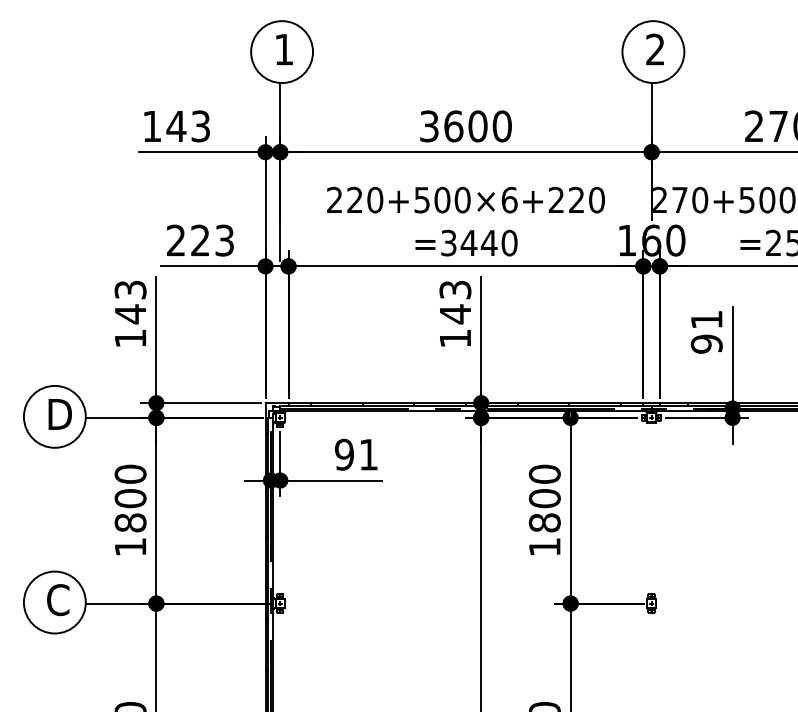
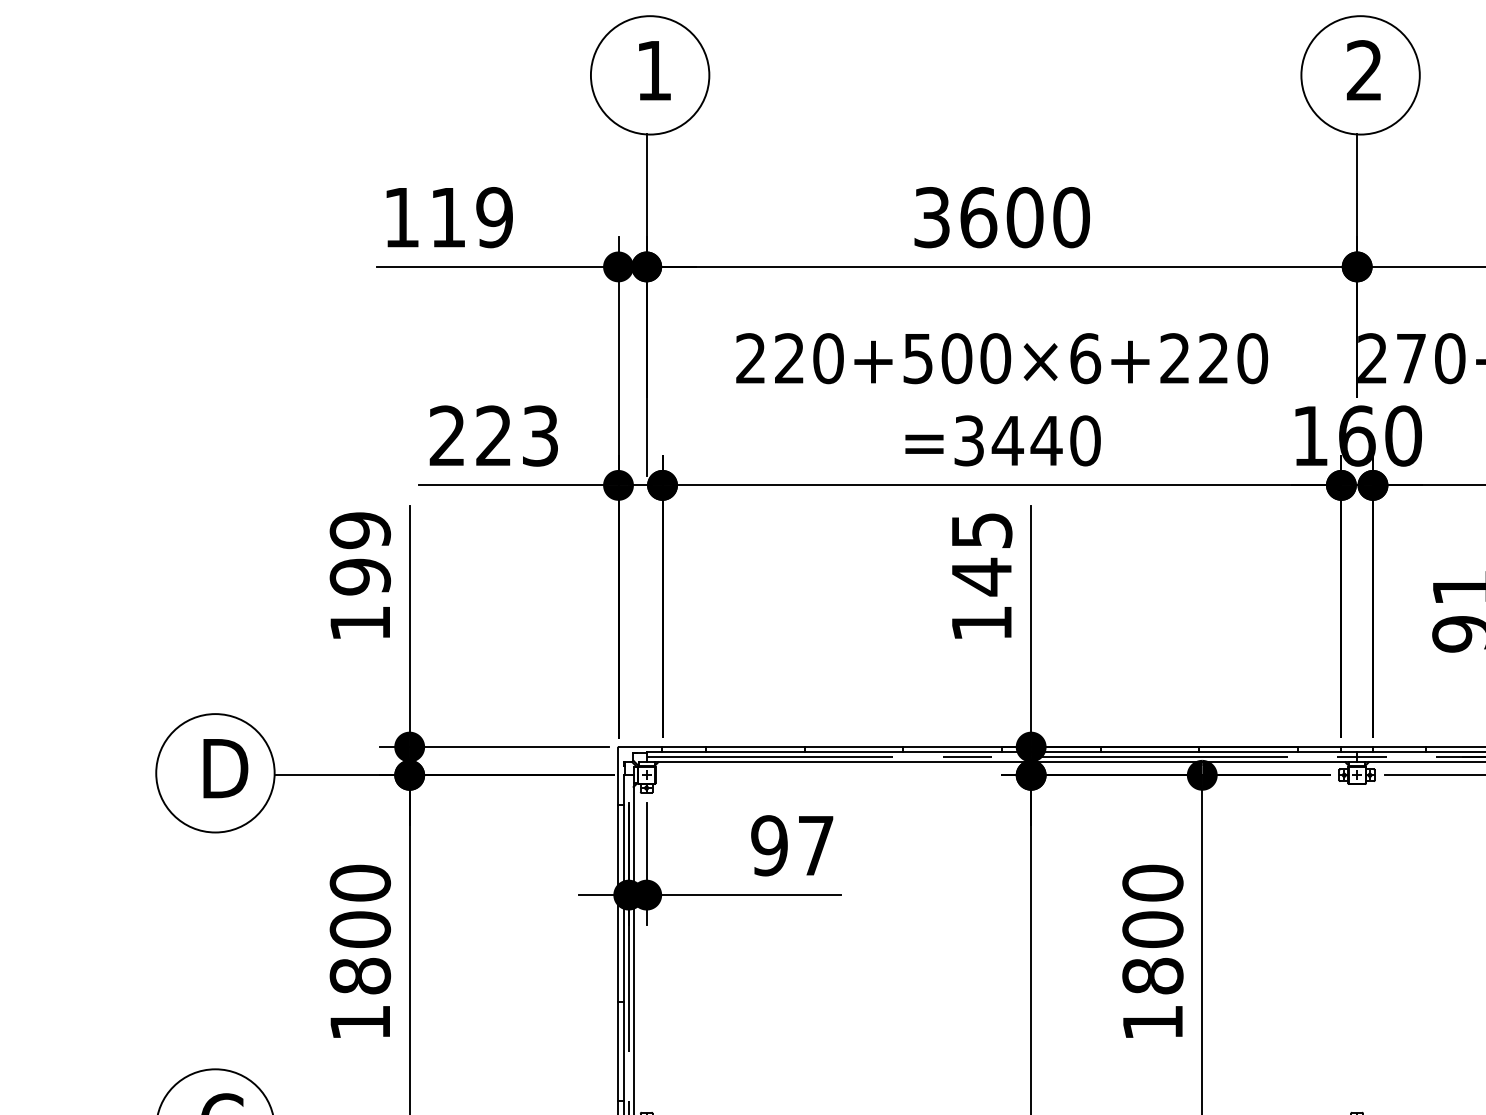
text: (188, 126) -> (471, 217), 143 -> 119
text: (454, 289) -> (980, 529), 143 -> 145
text: (130, 302) -> (360, 554), 143 -> 199
text: (368, 454) -> (815, 845), 91 -> 97

